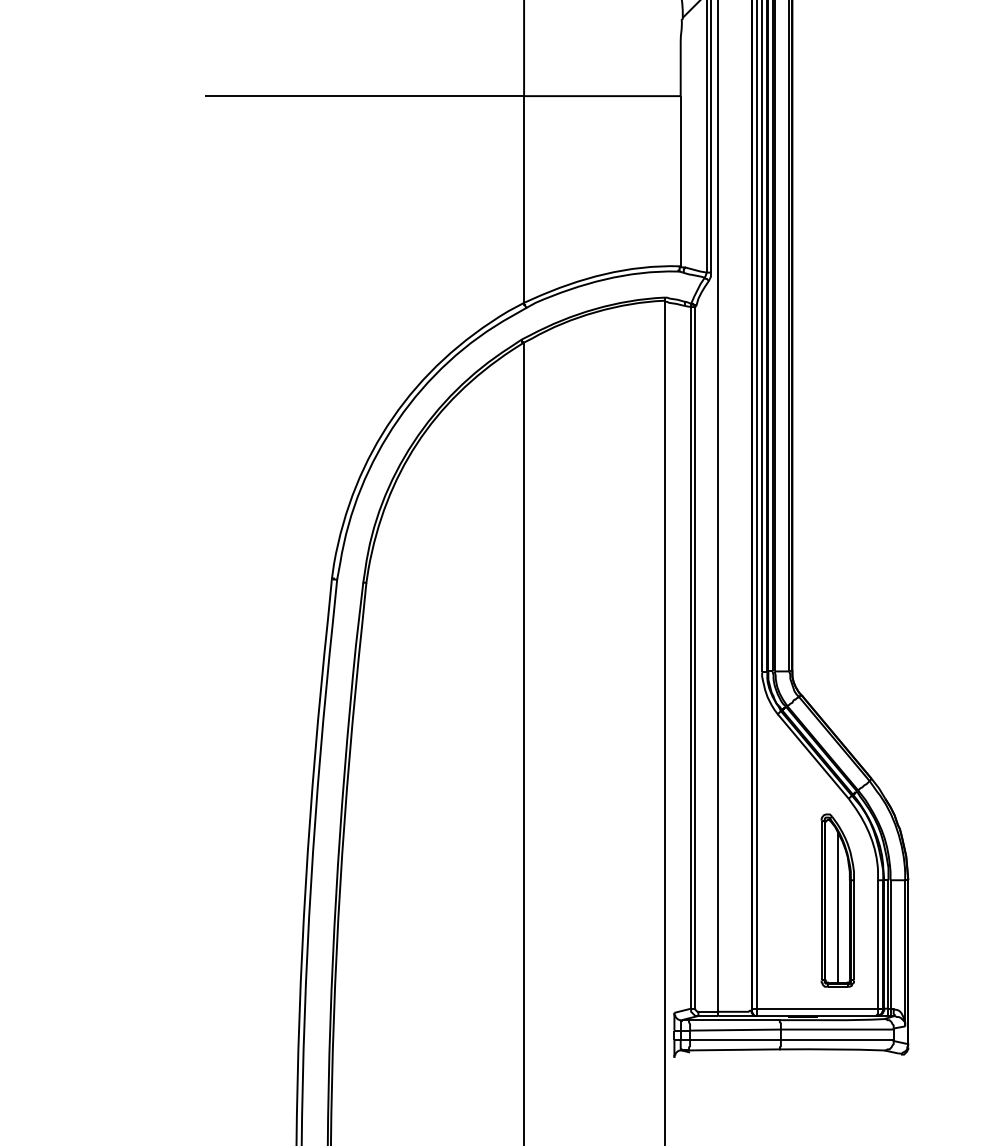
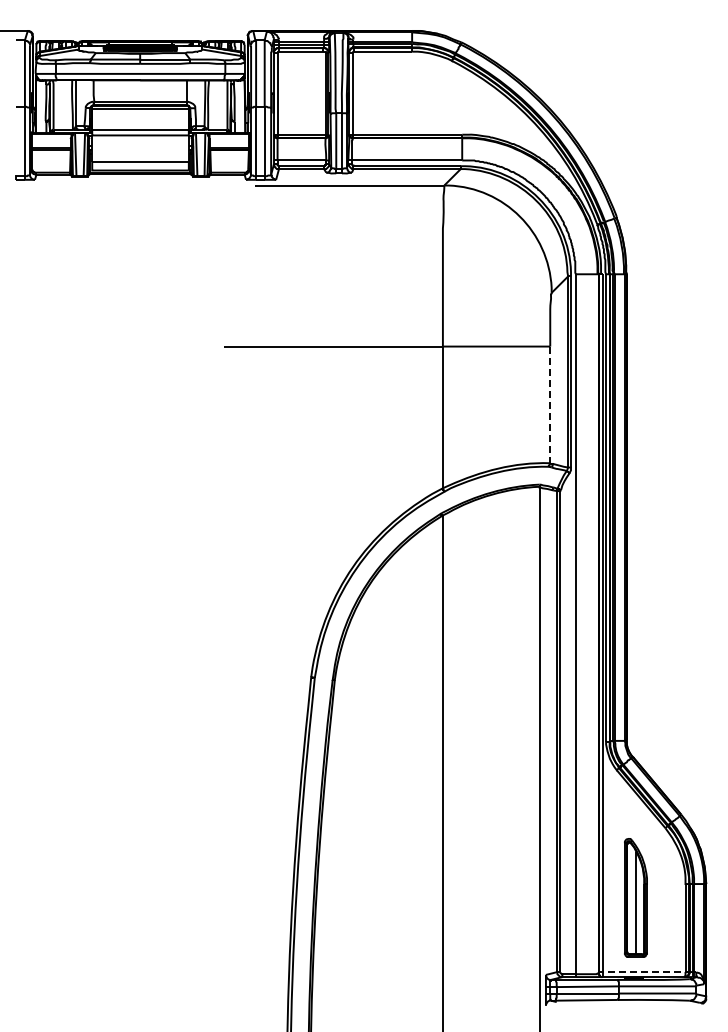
line: (681, 182) -> (550, 405), solid -> dashed
part: (837, 899) -> (635, 897), moved
line: (813, 1009) -> (641, 972), solid -> dashed

